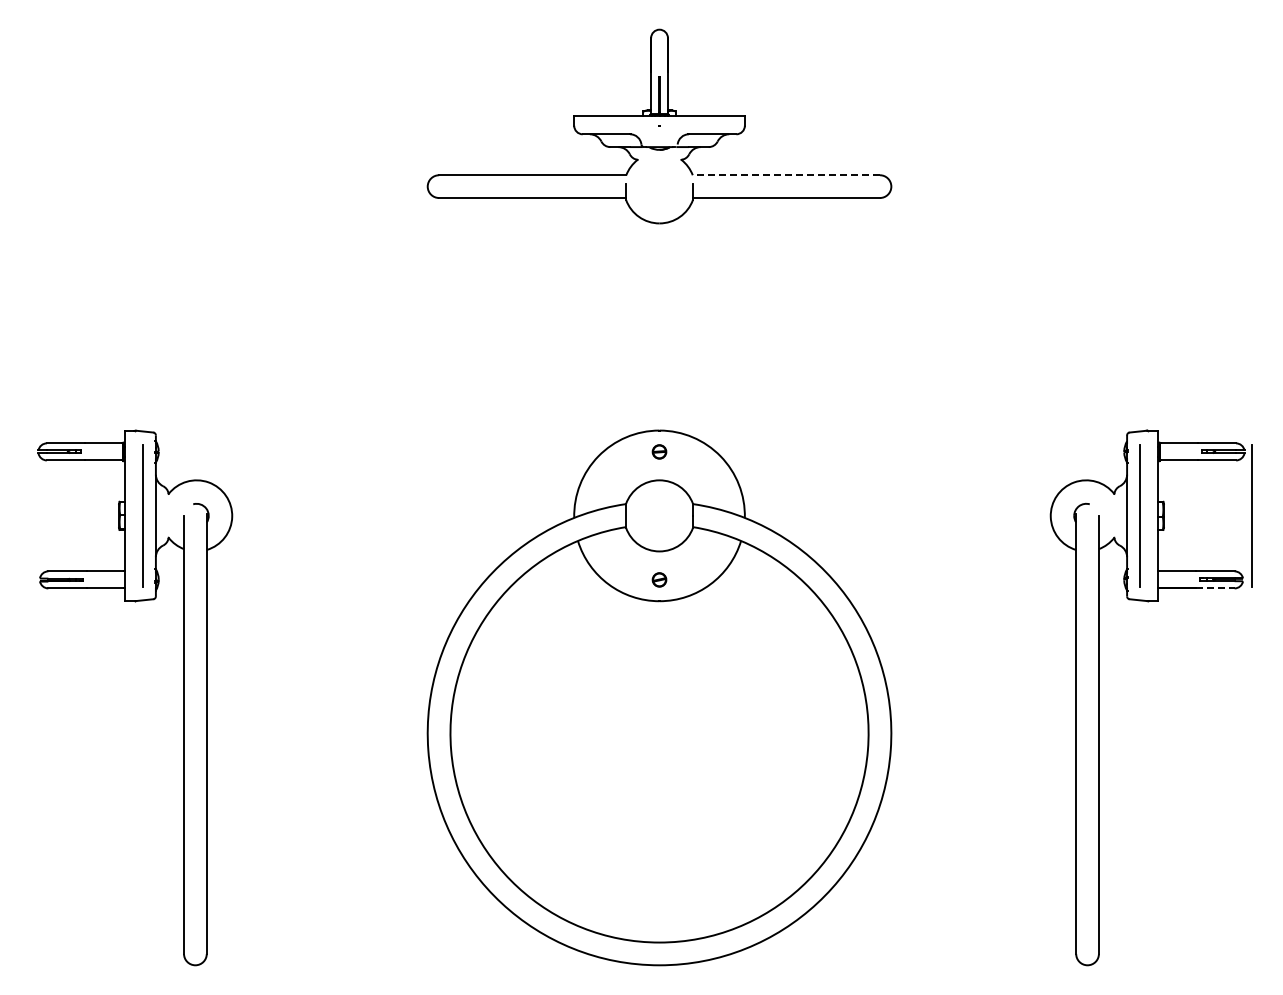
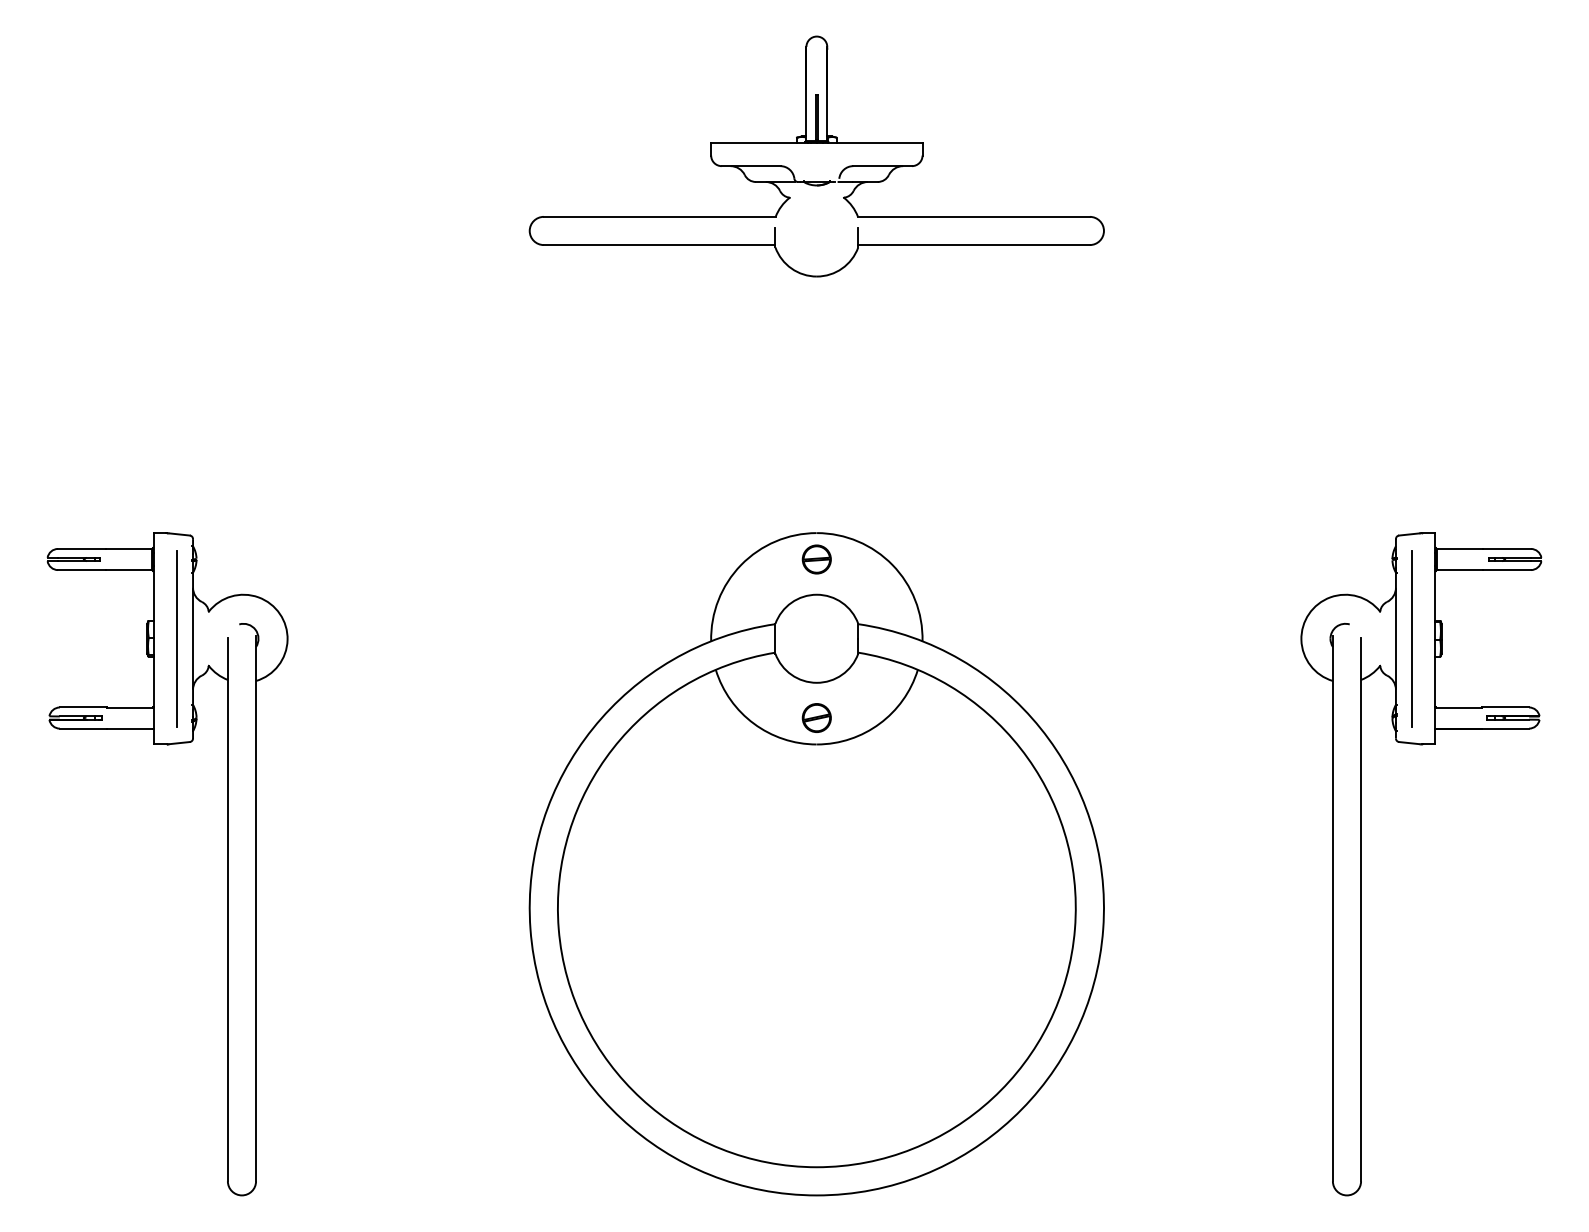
line: (786, 175) -> (974, 217), dashed -> solid
part: (659, 451) -> (816, 559), size x1.67
line: (1251, 515) -> (1550, 638), removed
part: (659, 579) -> (816, 717), size x1.67
line: (1215, 588) -> (1505, 728), dashed -> solid

